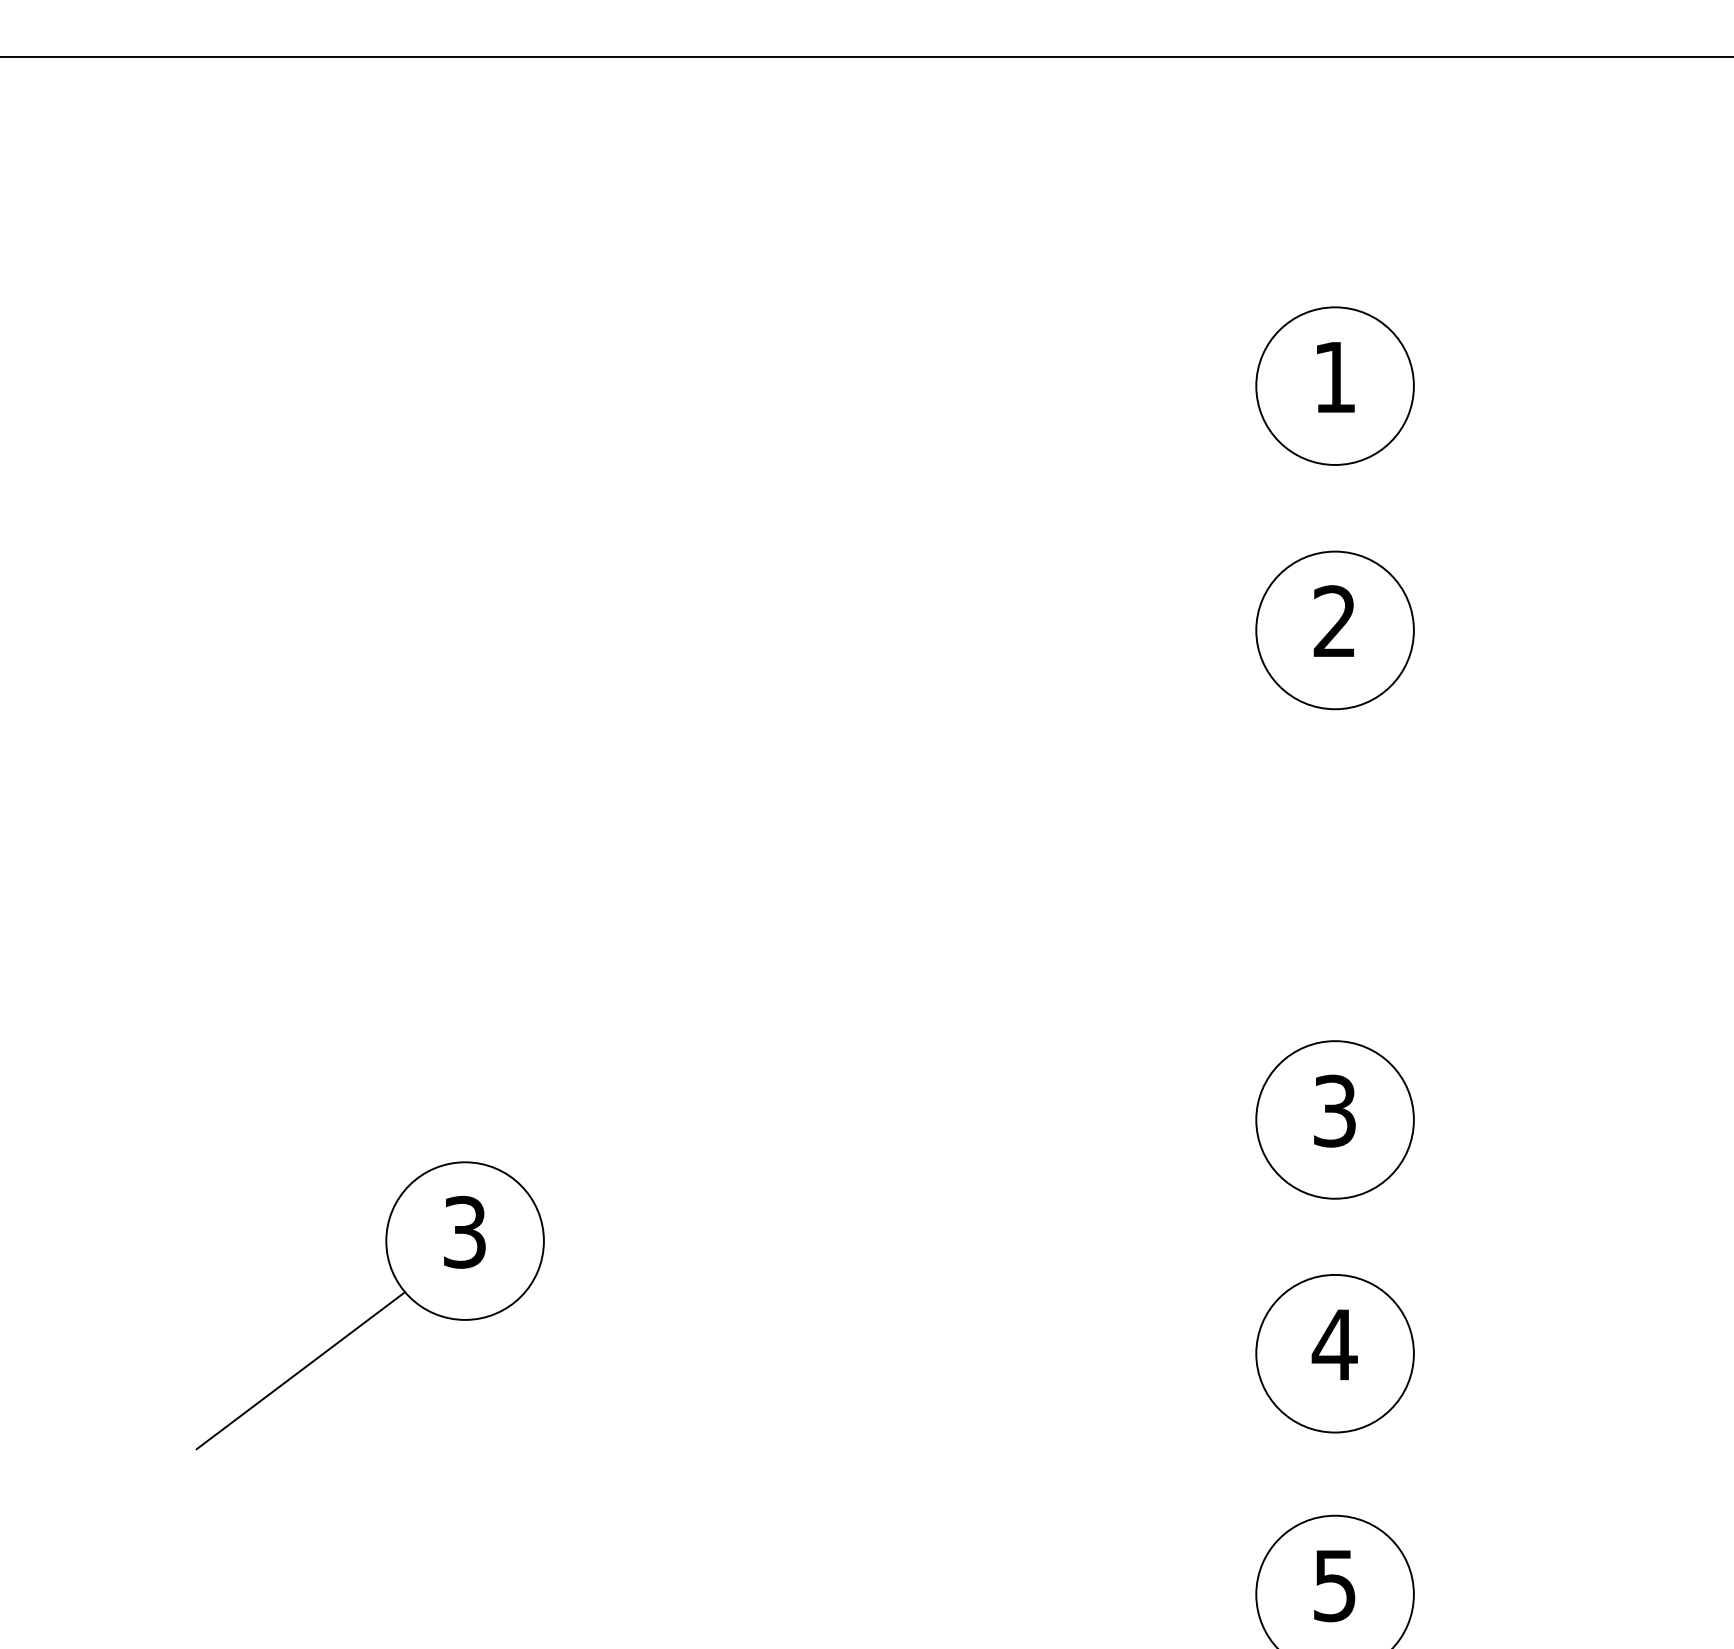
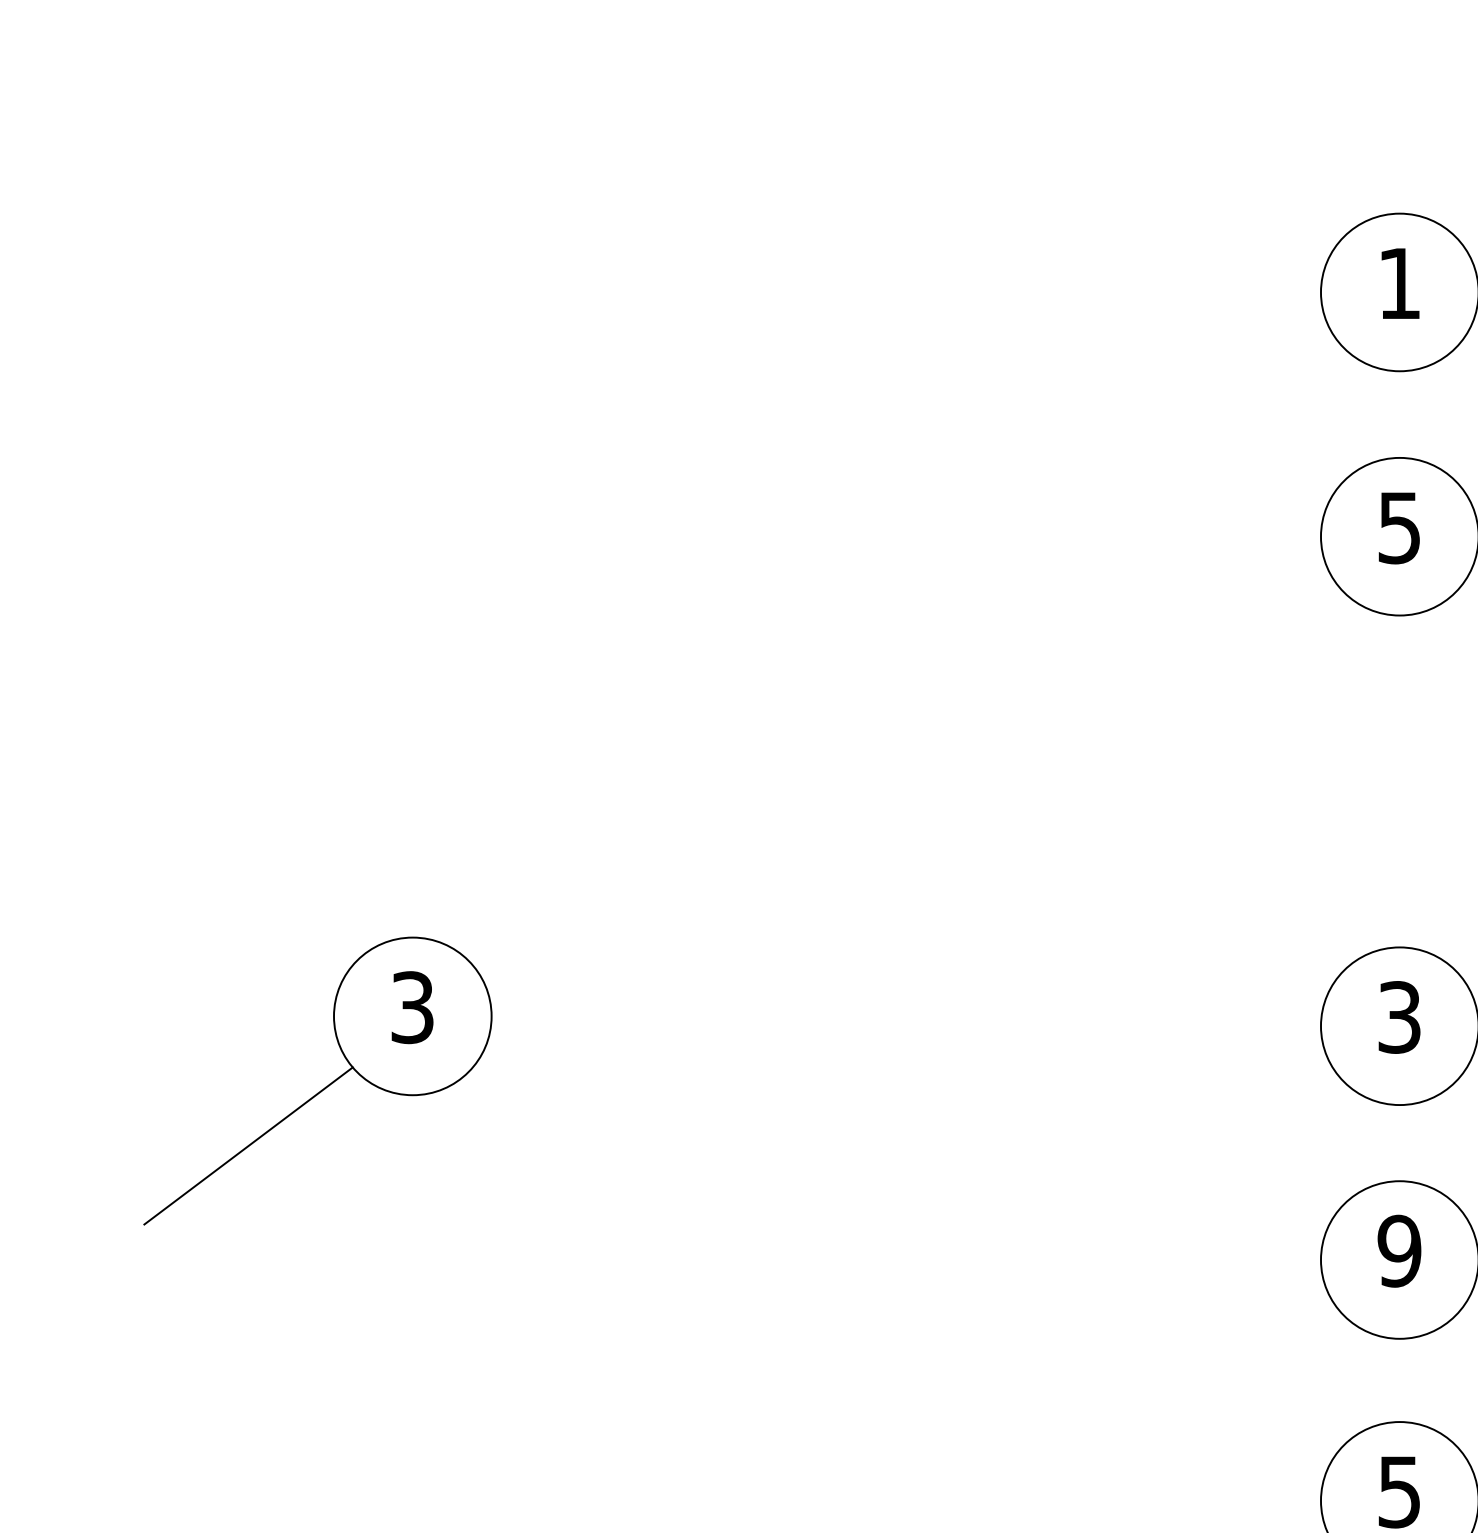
text: (1334, 621) -> (1399, 527), 2 -> 5
part: (373, 1314) -> (321, 1089), moved
text: (1334, 1344) -> (1399, 1250), 4 -> 9

